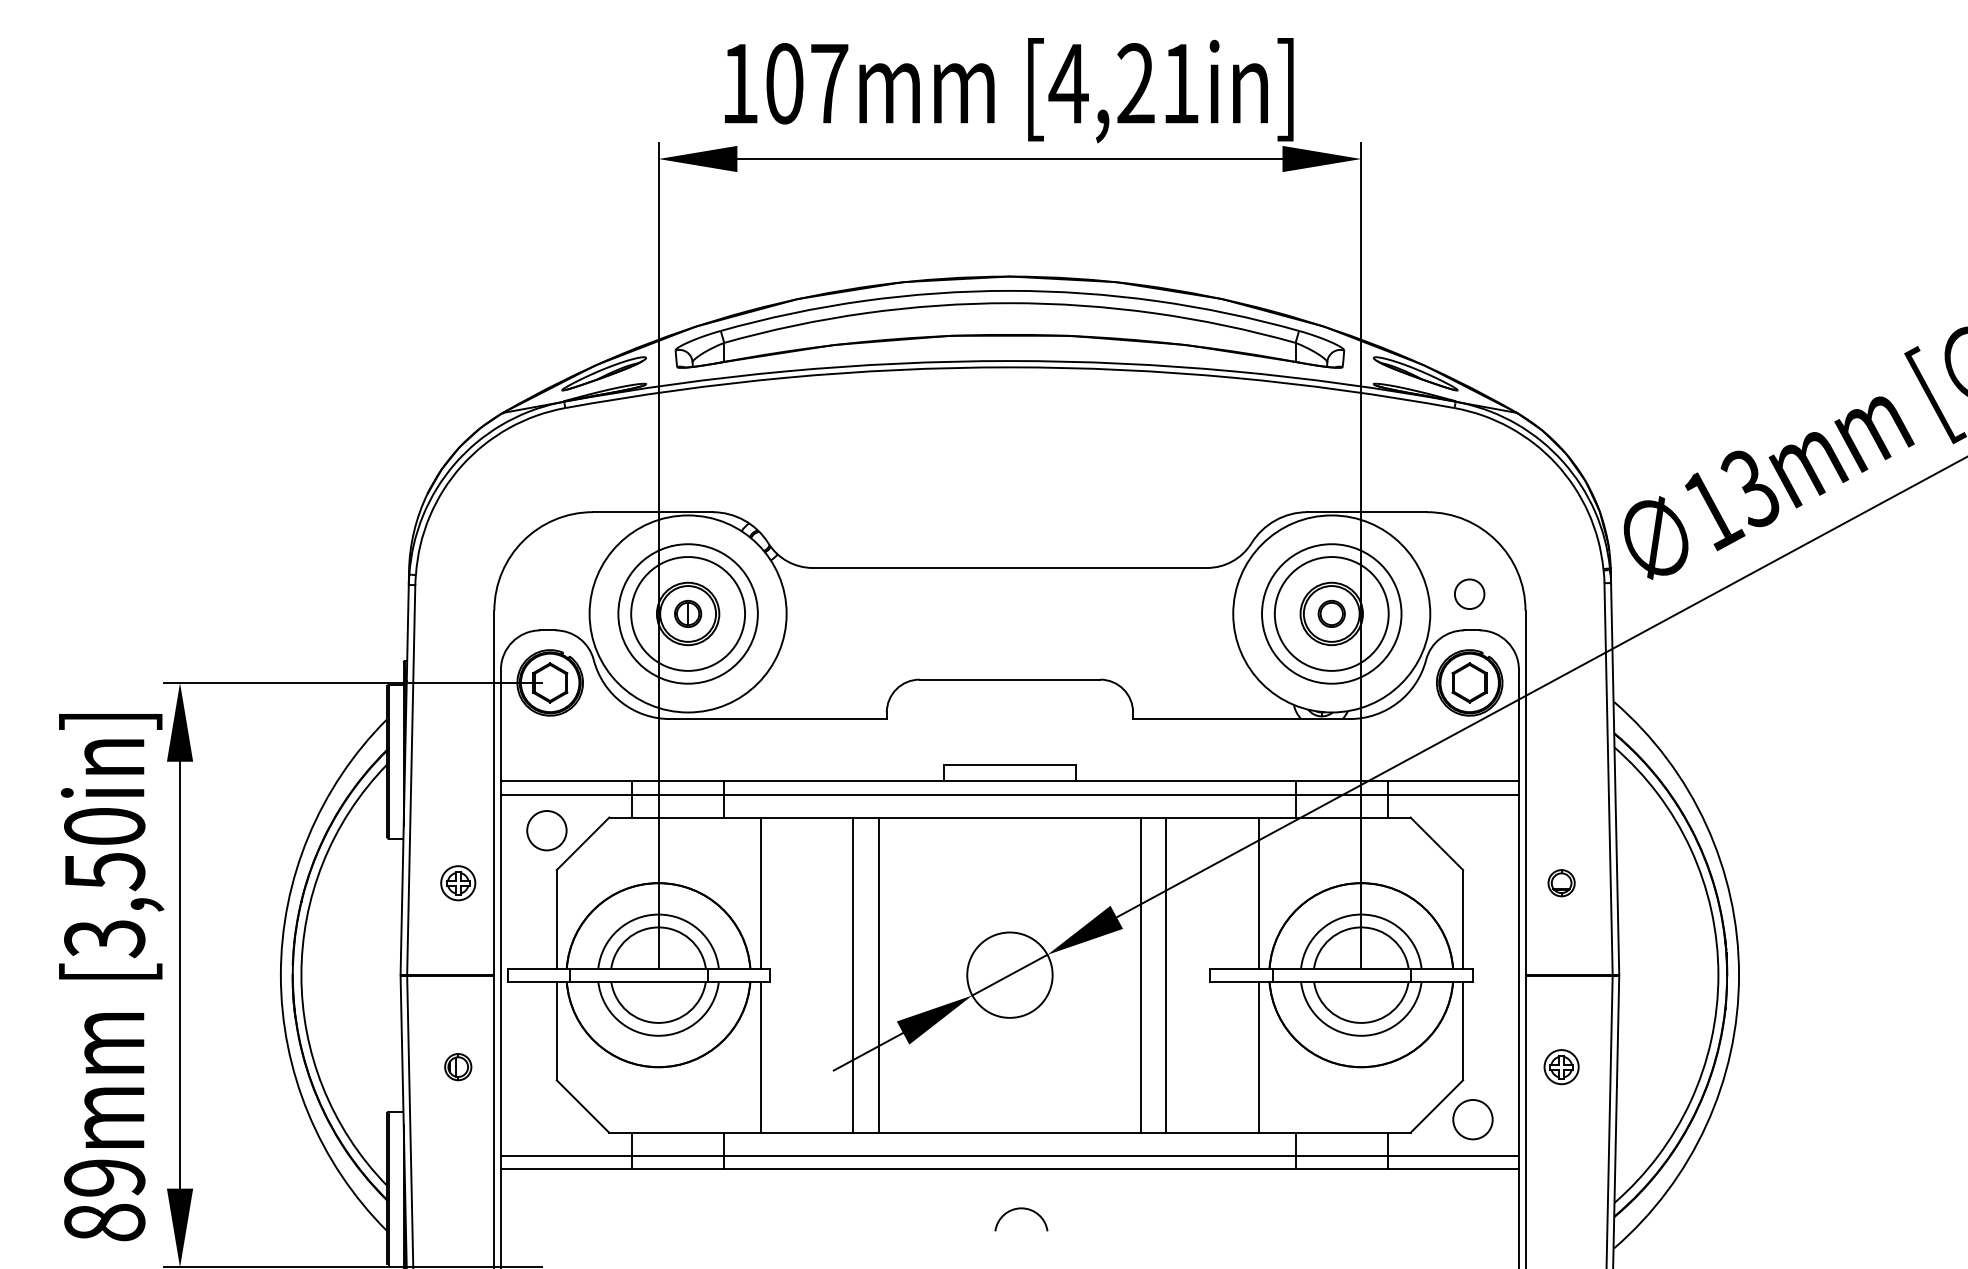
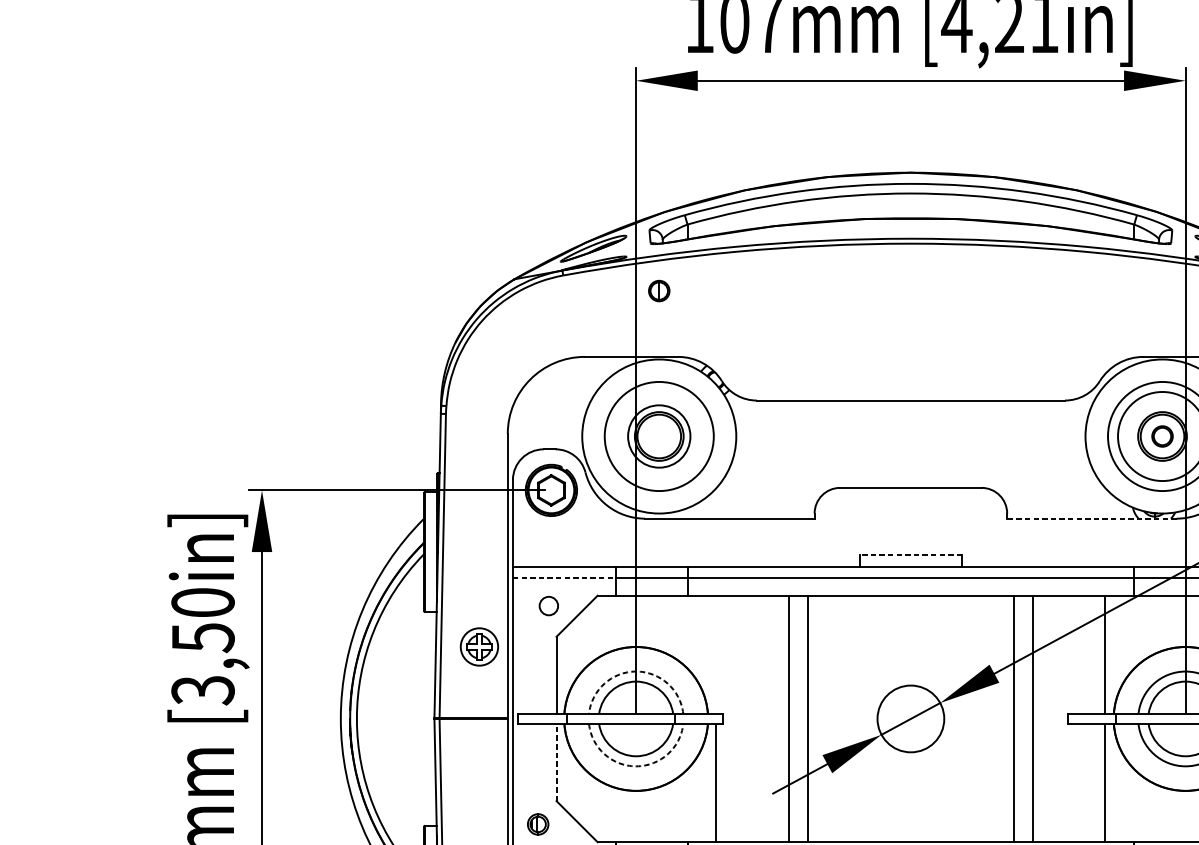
circle: (688, 613) -> (659, 436), size x0.7
part: (688, 613) -> (659, 290), moved
line: (1240, 719) -> (1091, 519), solid -> dashed
line: (1009, 765) -> (910, 554), solid -> dashed
line: (566, 794) -> (564, 577), solid -> dashed
circle: (546, 830) -> (548, 605), size x0.6
part: (458, 883) -> (479, 647), size x1.4
line: (761, 892) -> (716, 654), removed
arc: (658, 914) -> (636, 671), solid -> dashed
line: (556, 1030) -> (556, 762), solid -> dashed
arc: (658, 1035) -> (636, 766), solid -> dashed
part: (458, 1067) -> (538, 824), moved

